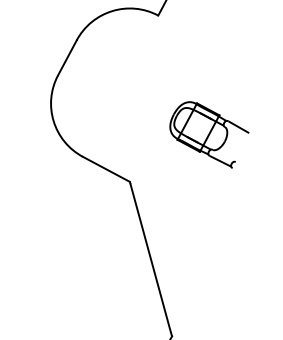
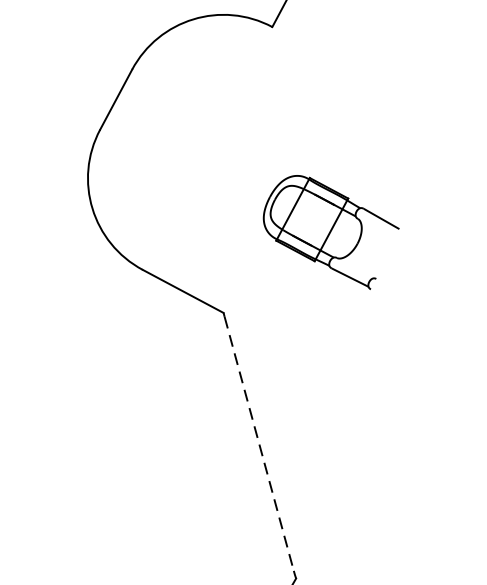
part: (209, 134) -> (331, 231), moved
line: (150, 258) -> (258, 444), solid -> dashed

